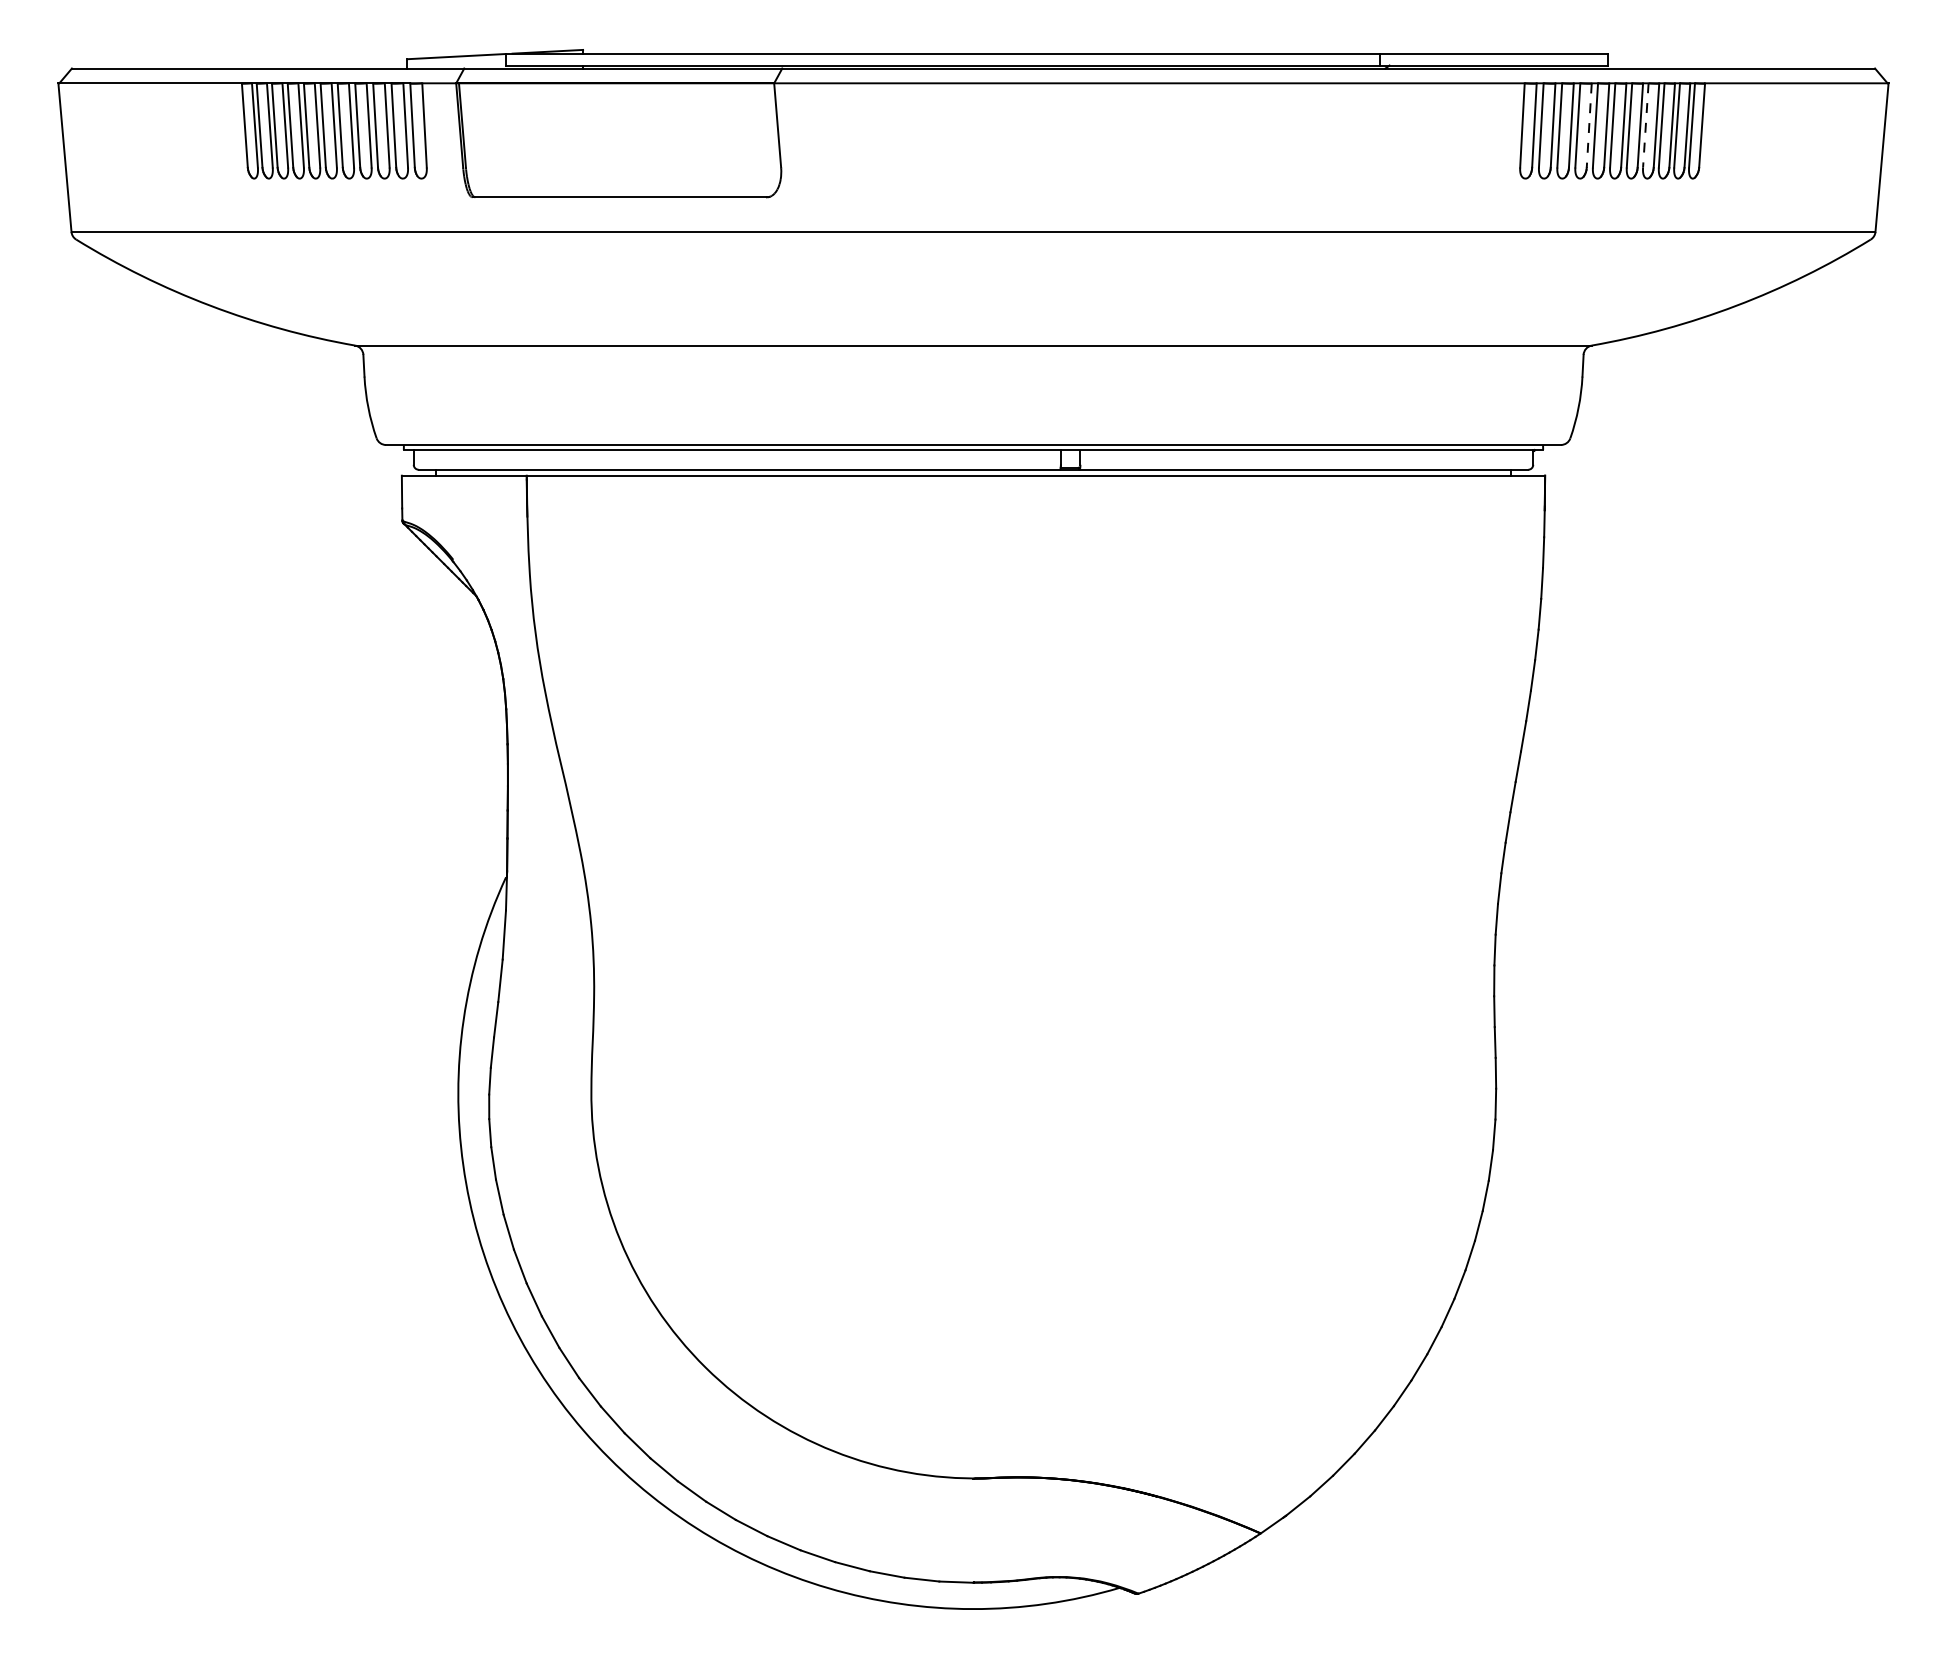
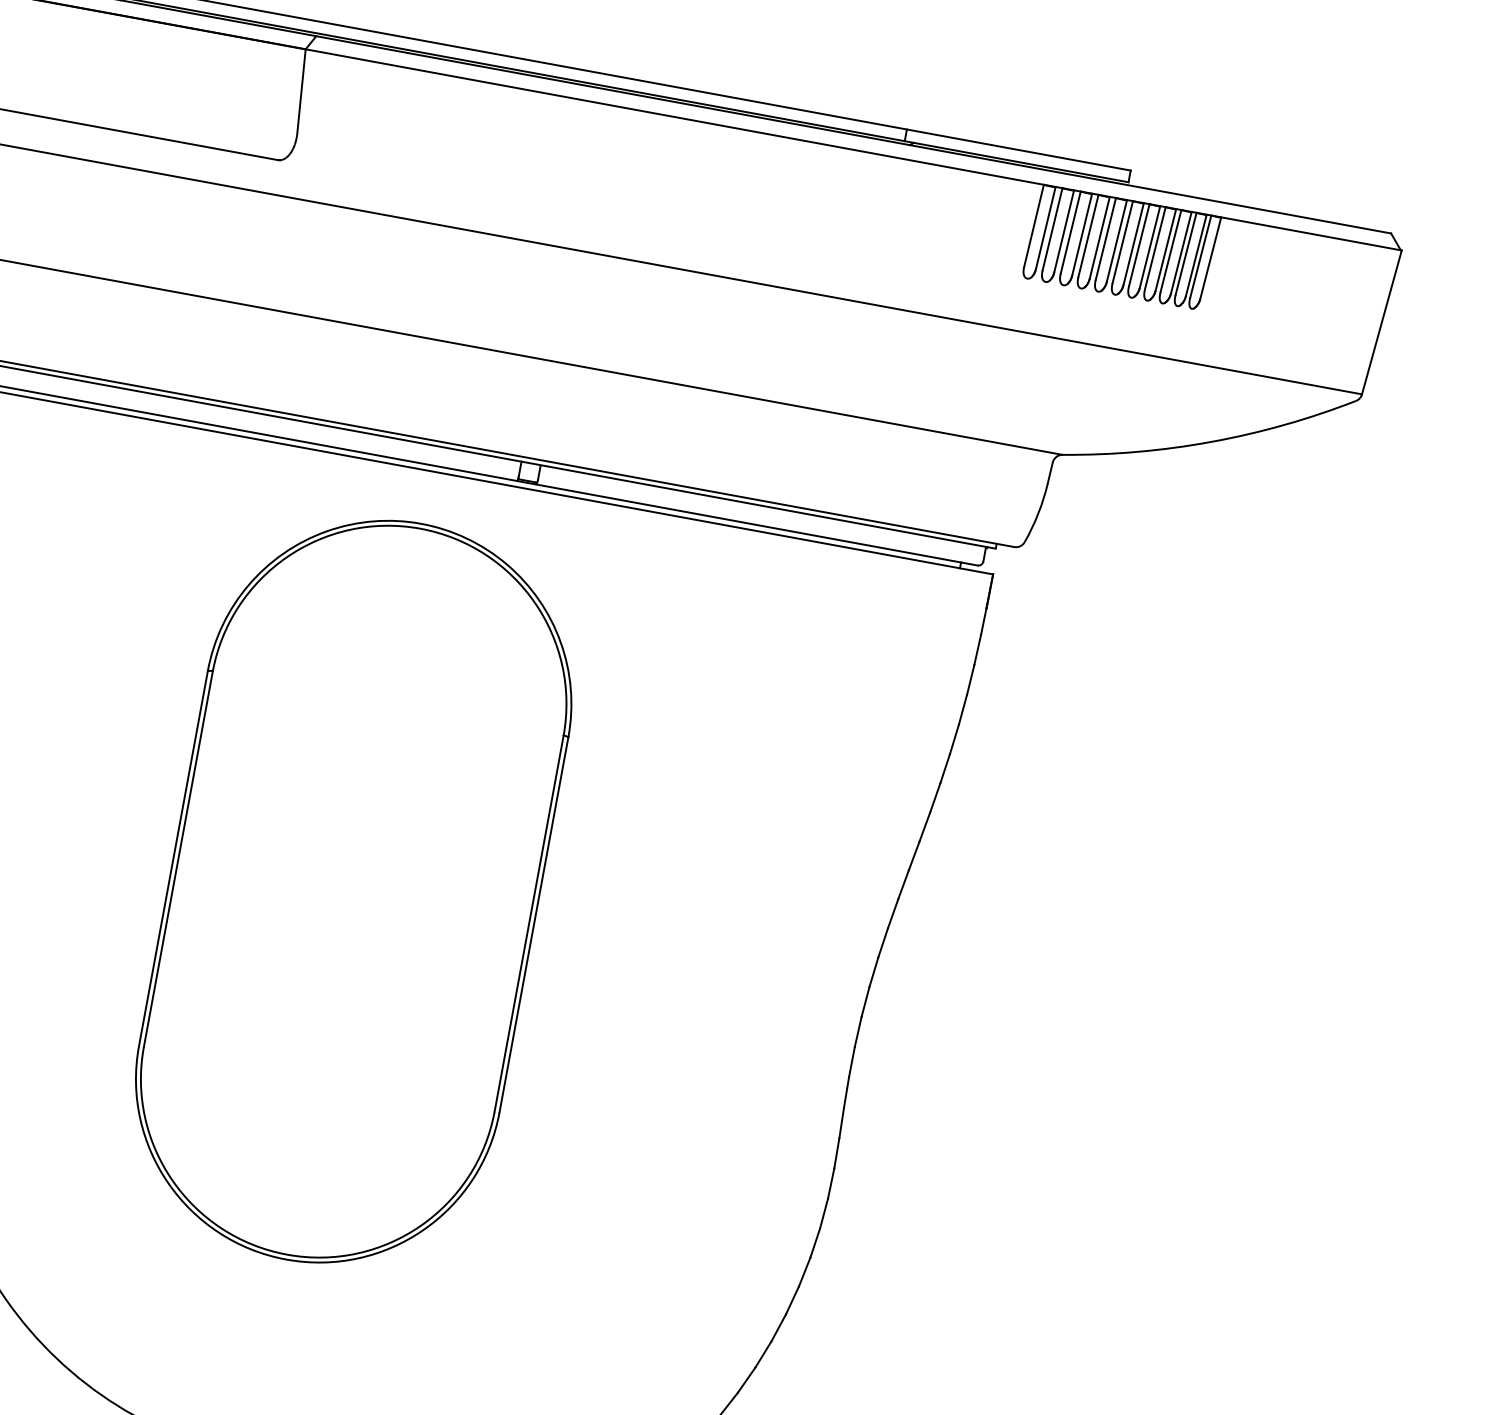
line: (1645, 125) -> (1155, 248), dashed -> solid
line: (1589, 126) -> (1099, 238), dashed -> solid
part: (973, 903) -> (353, 891), added

